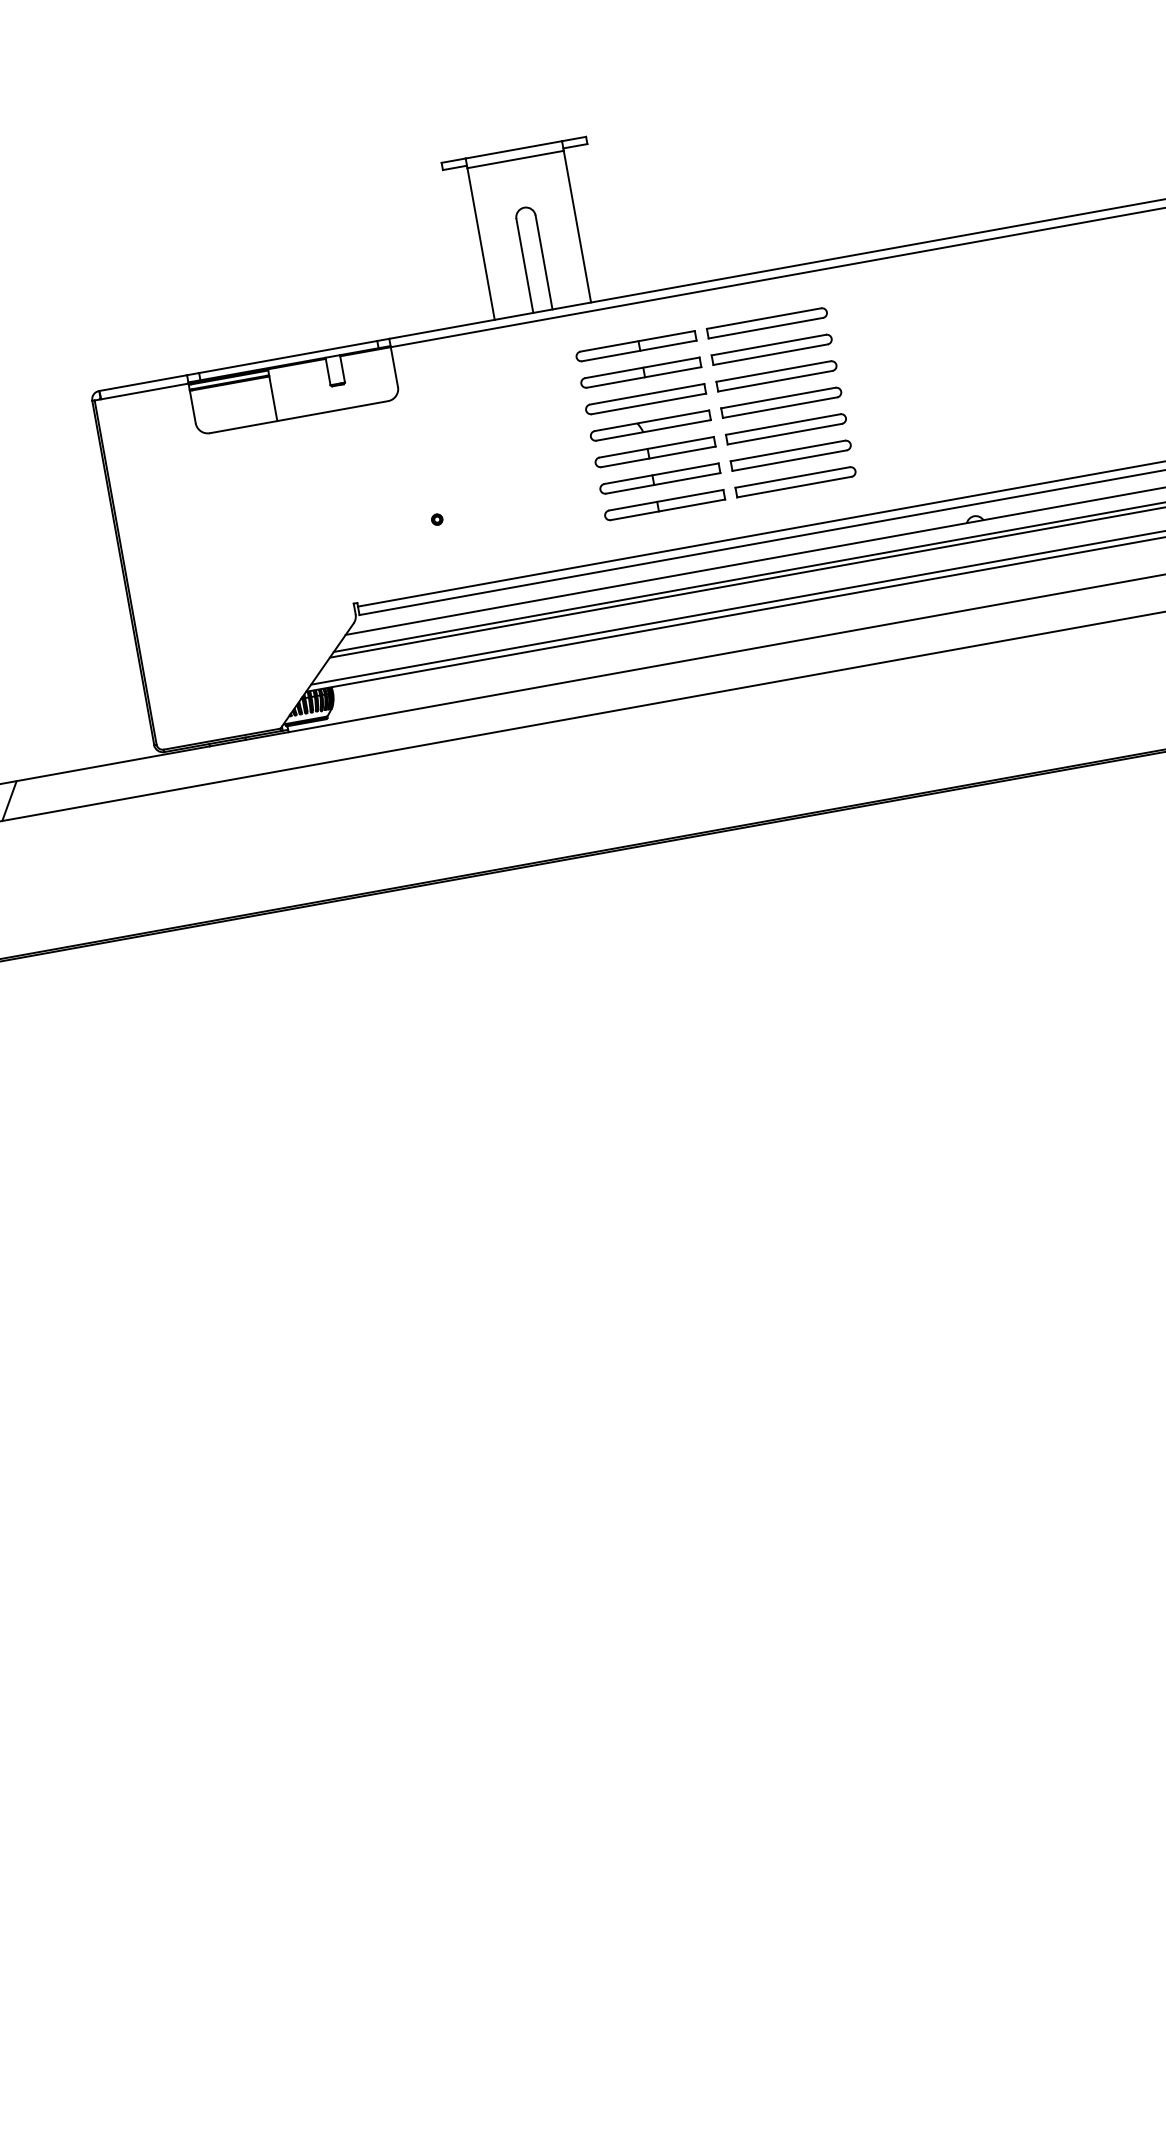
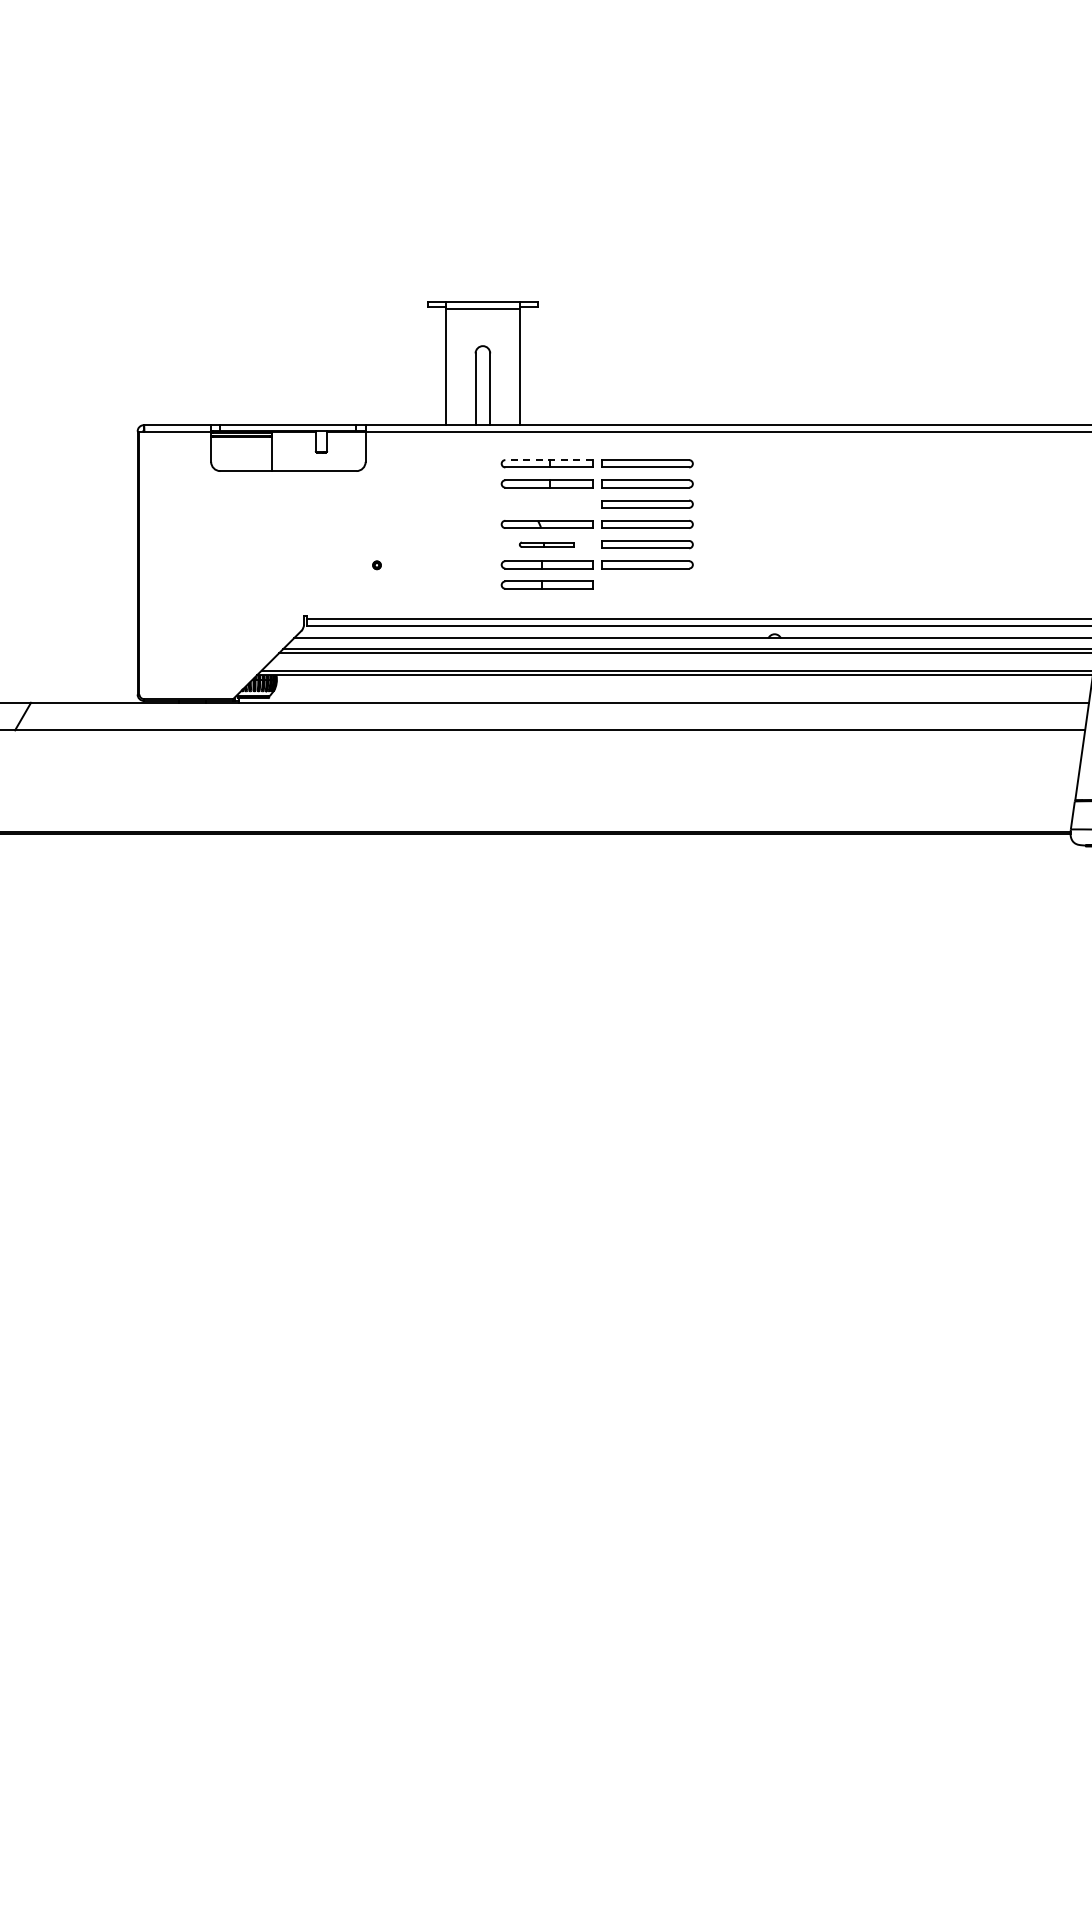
line: (638, 341) -> (549, 460), solid -> dashed
part: (644, 398) -> (546, 503), removed
part: (654, 452) -> (546, 544), size x0.6
part: (795, 481) -> (647, 584), removed

